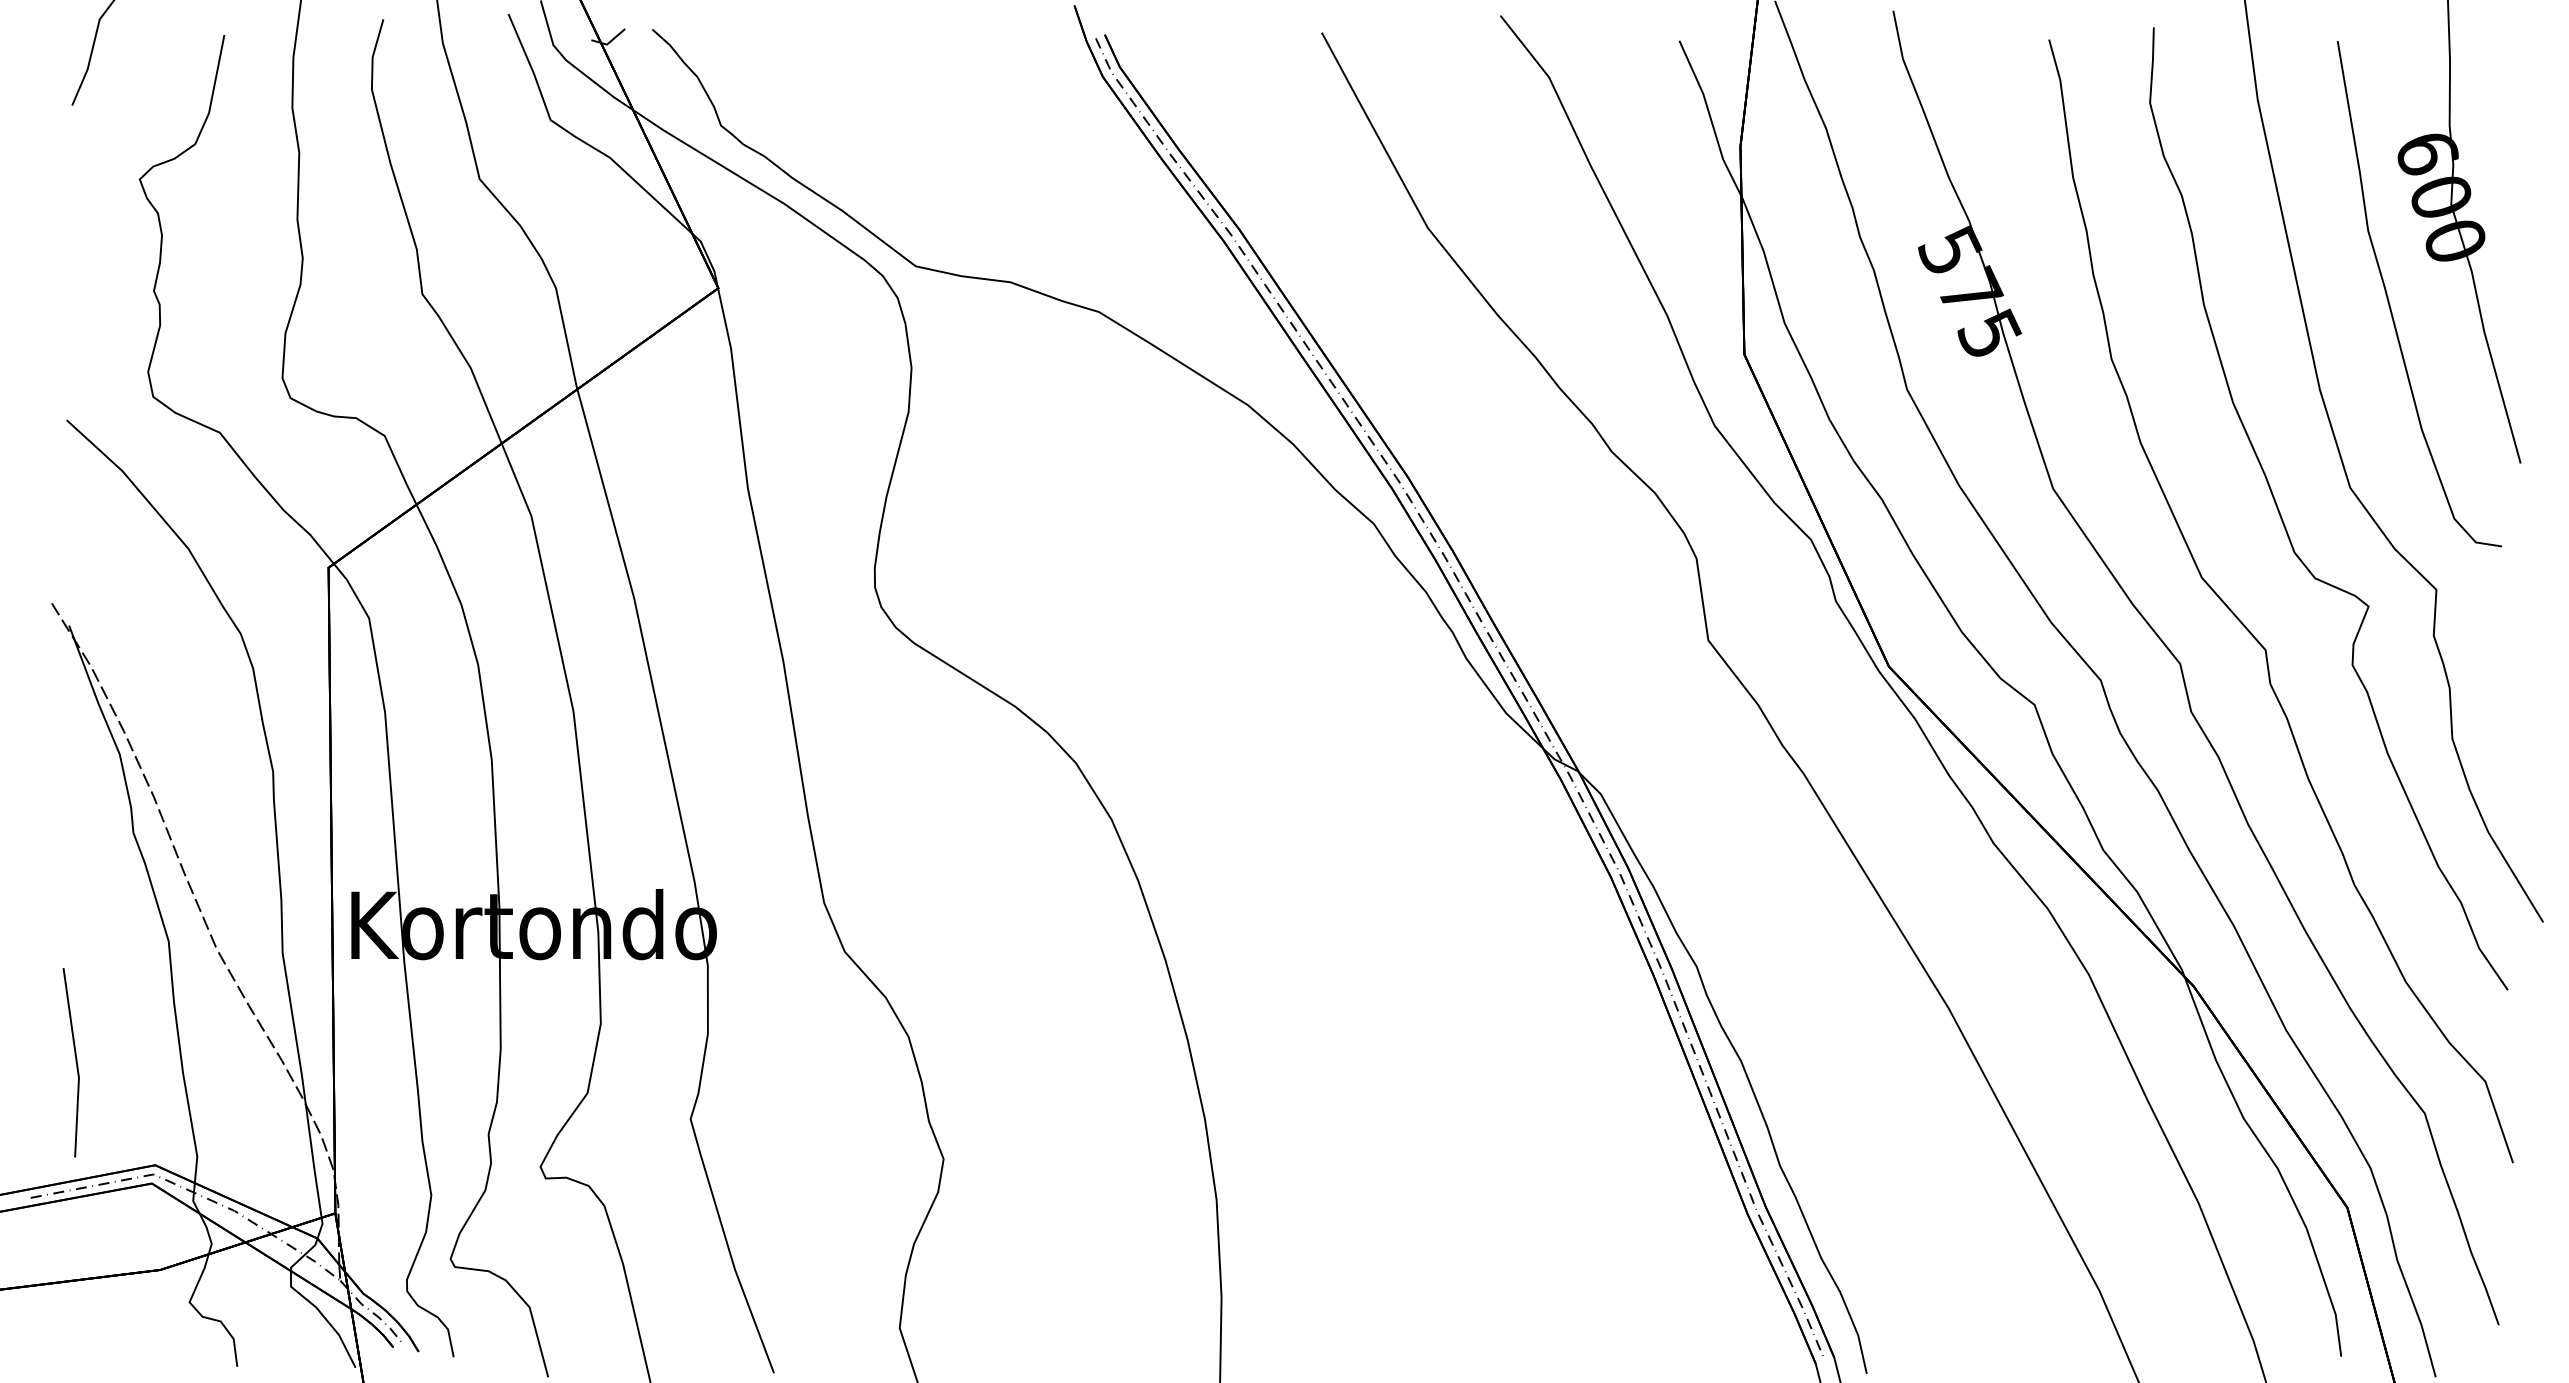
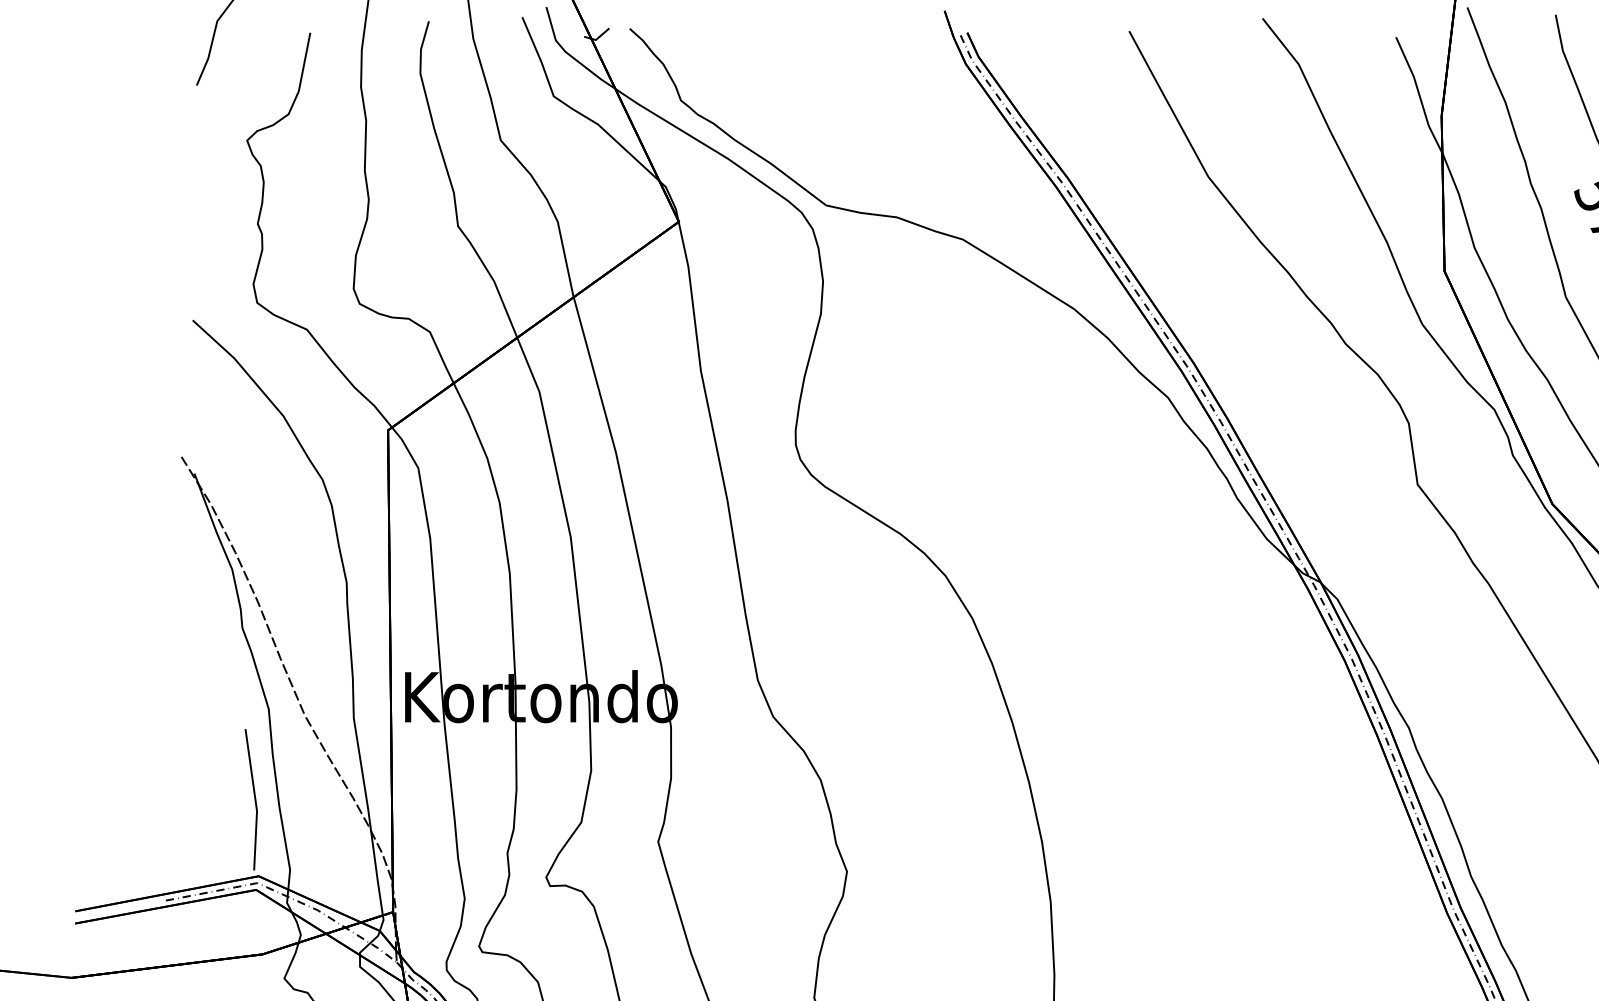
line: (75, 1062) -> (254, 799), moved

